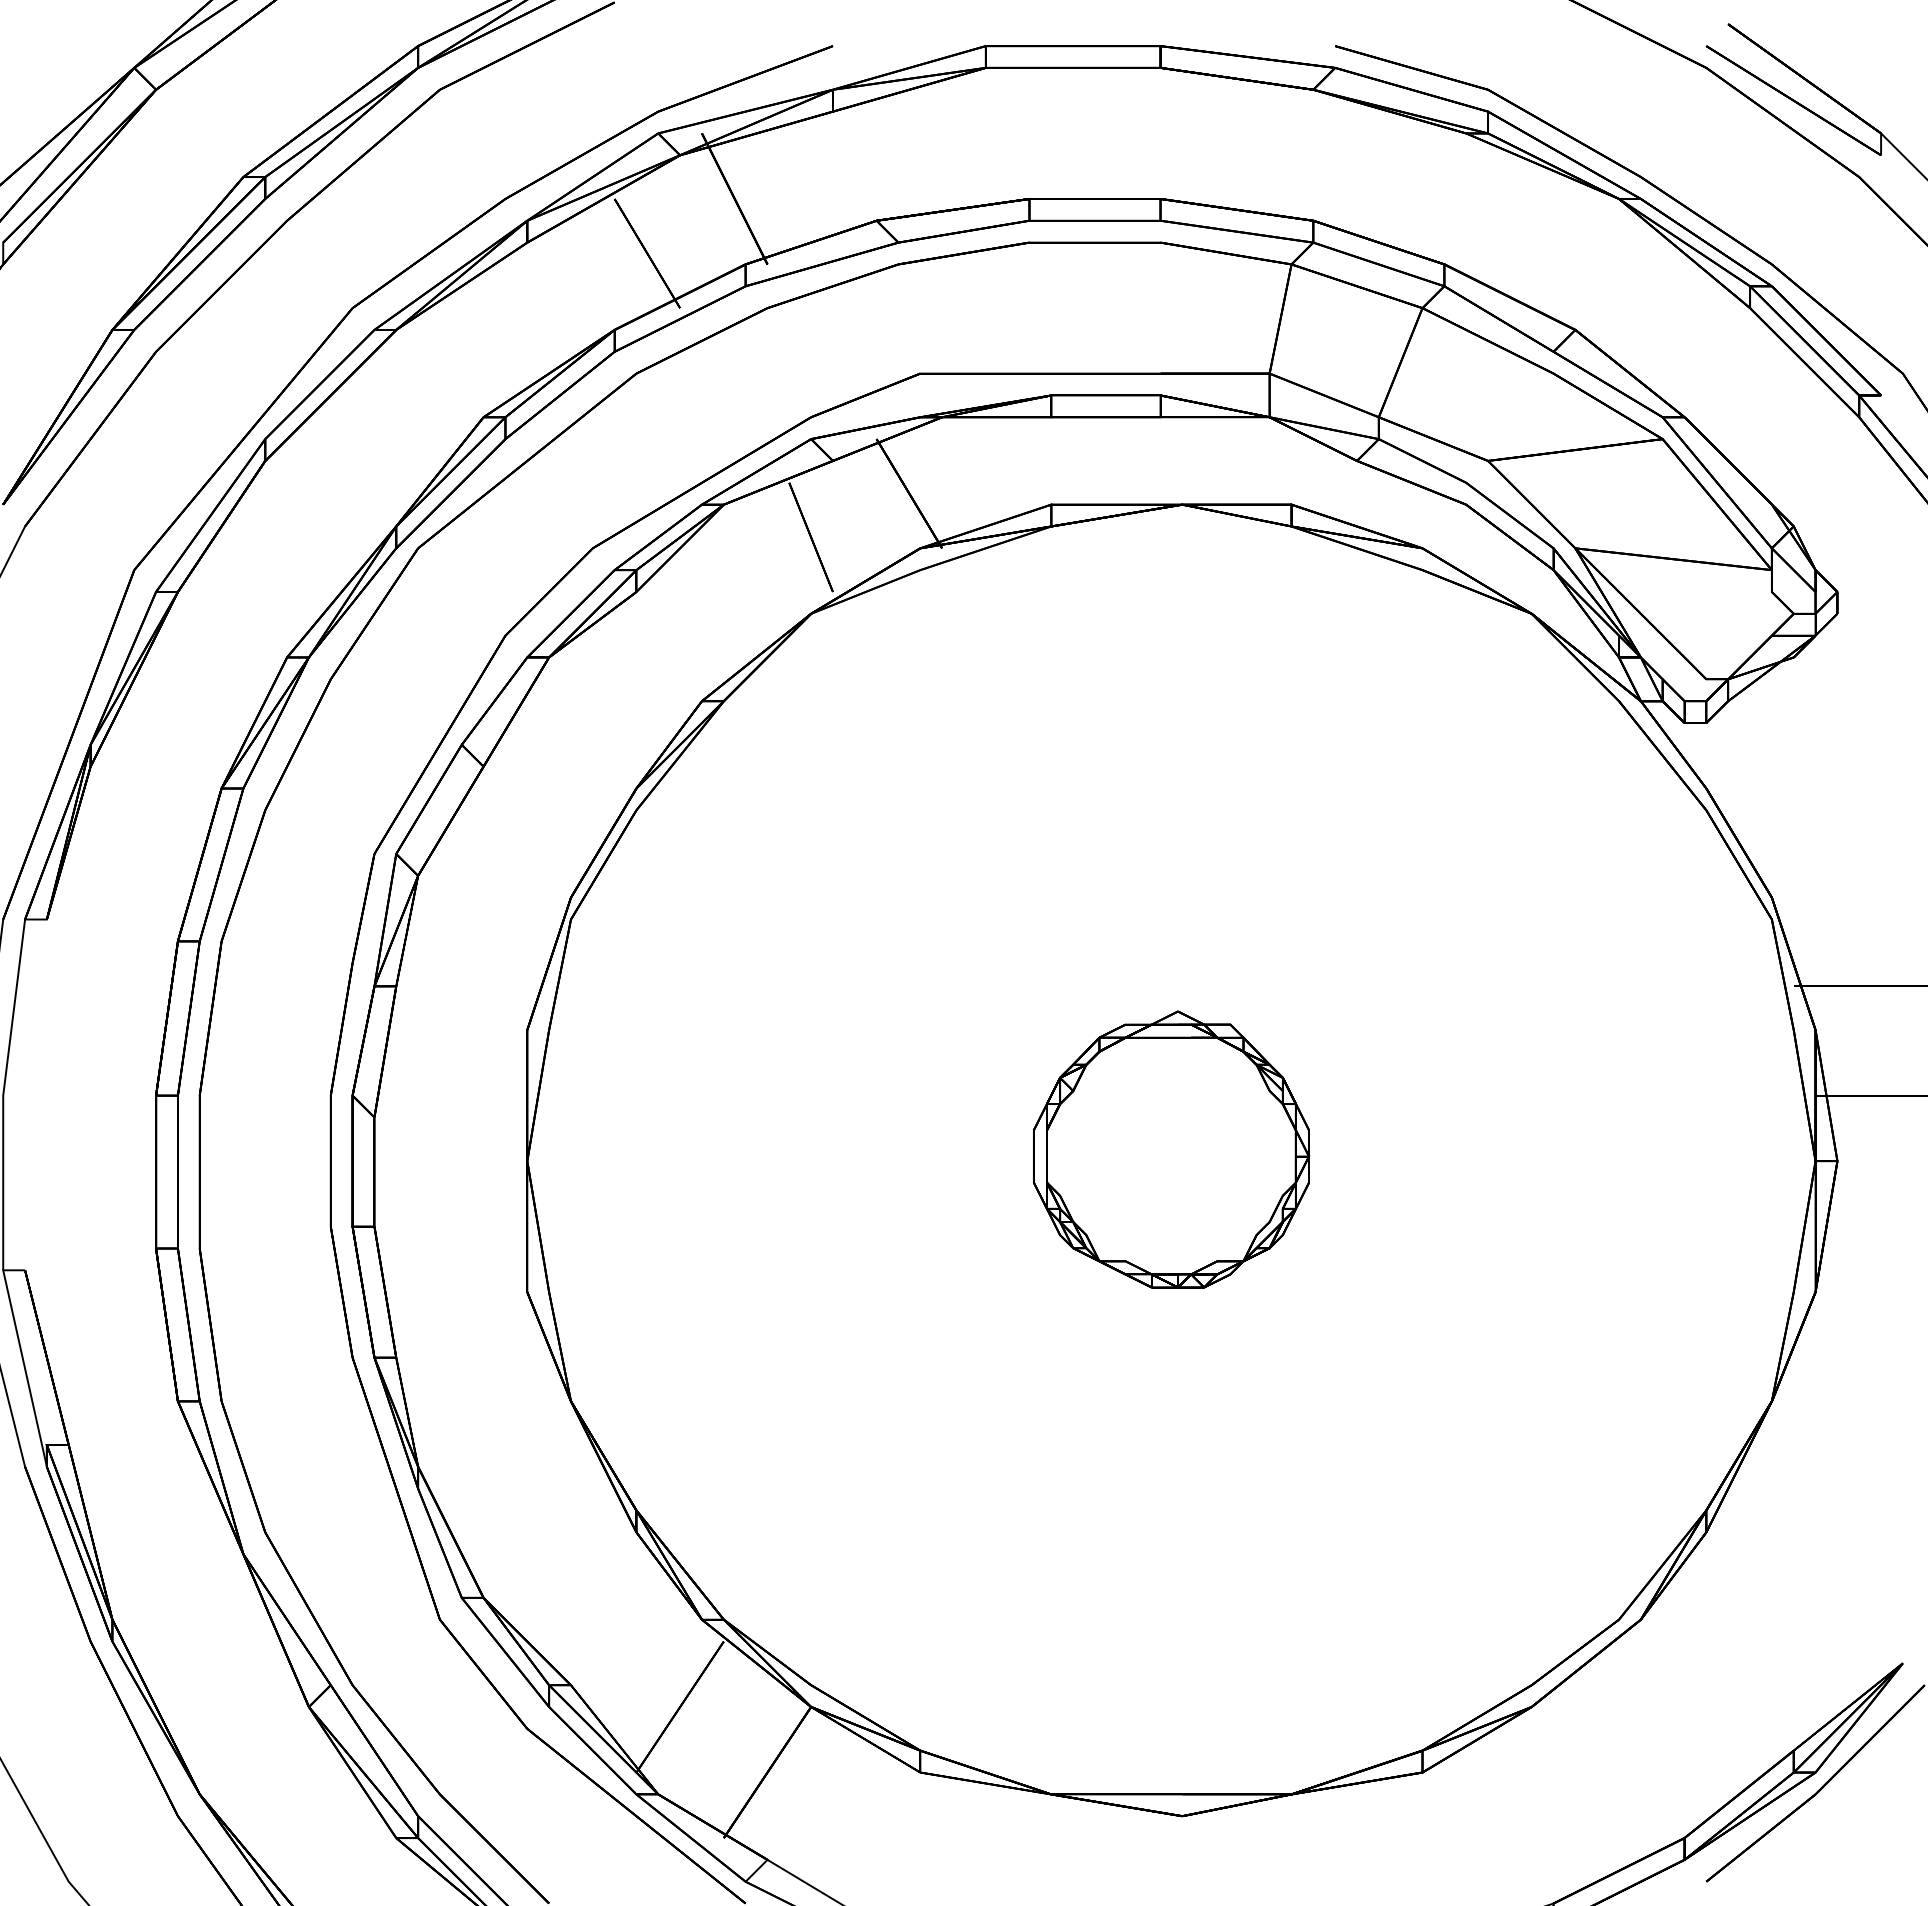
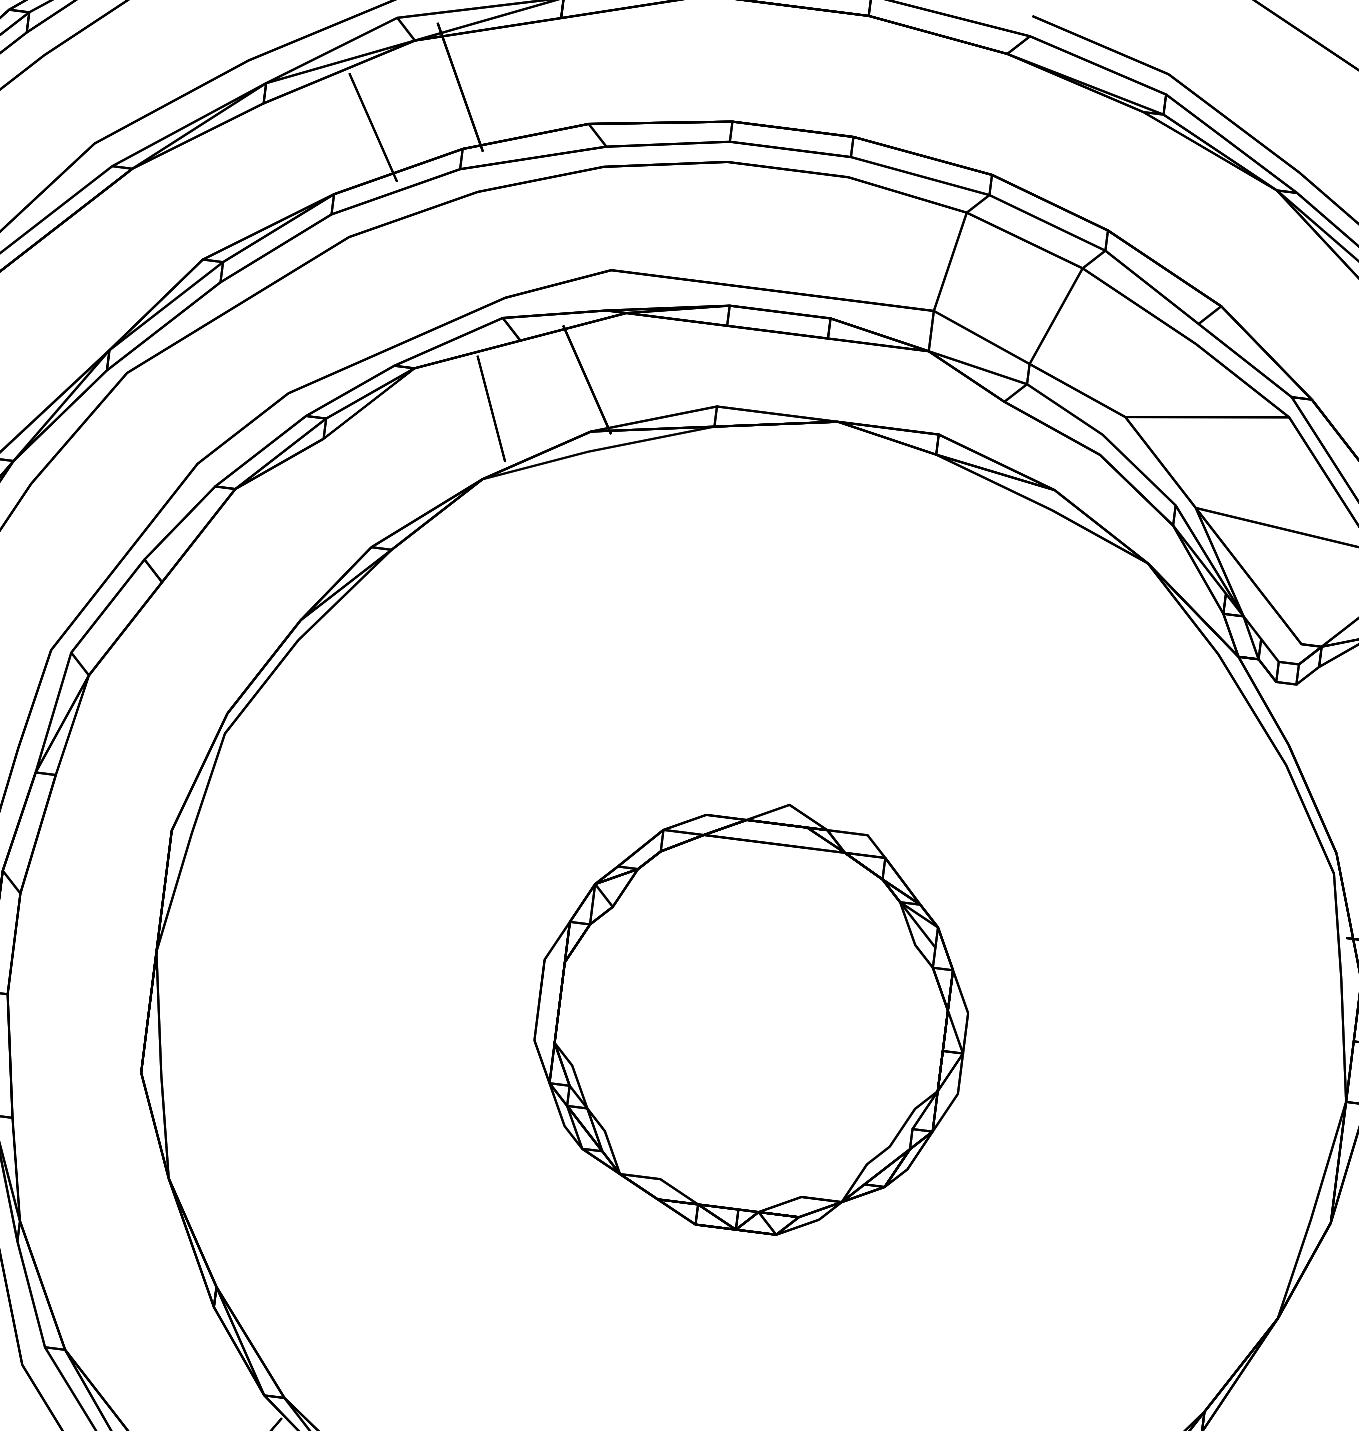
part: (1171, 1149) -> (752, 1015), size x1.67

